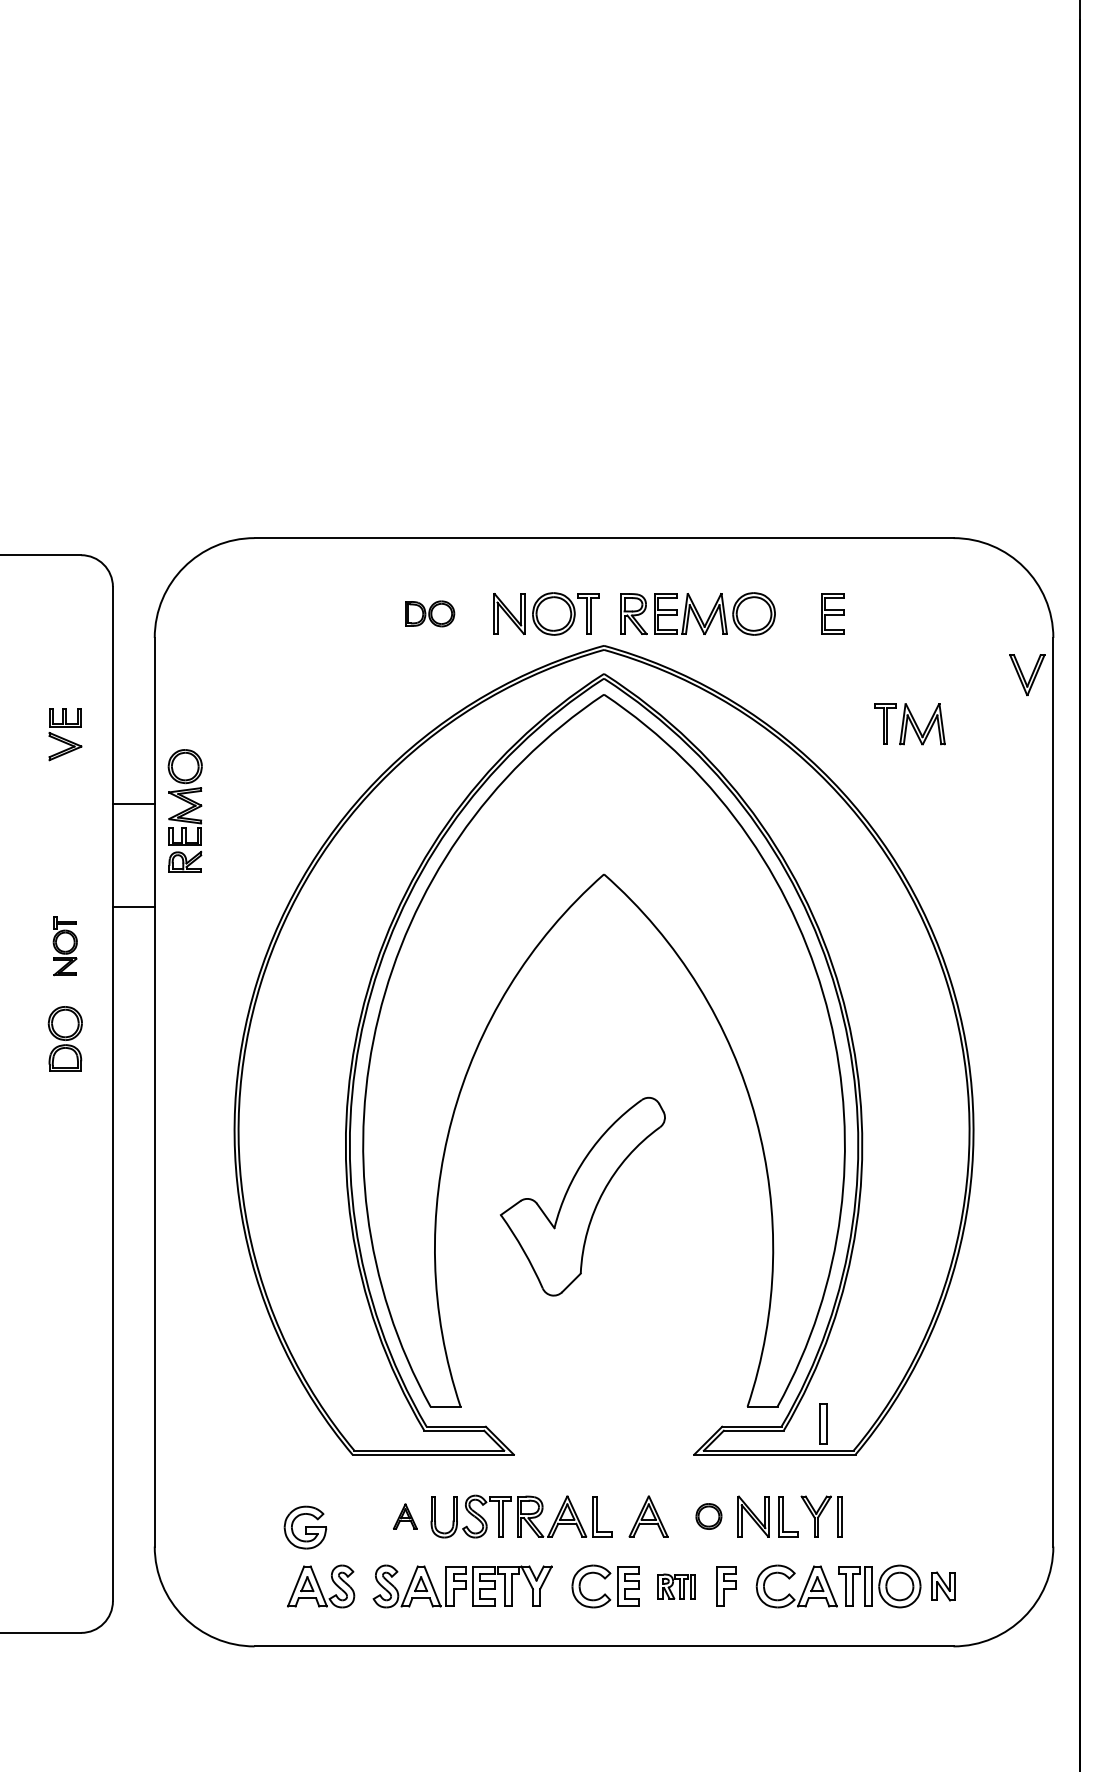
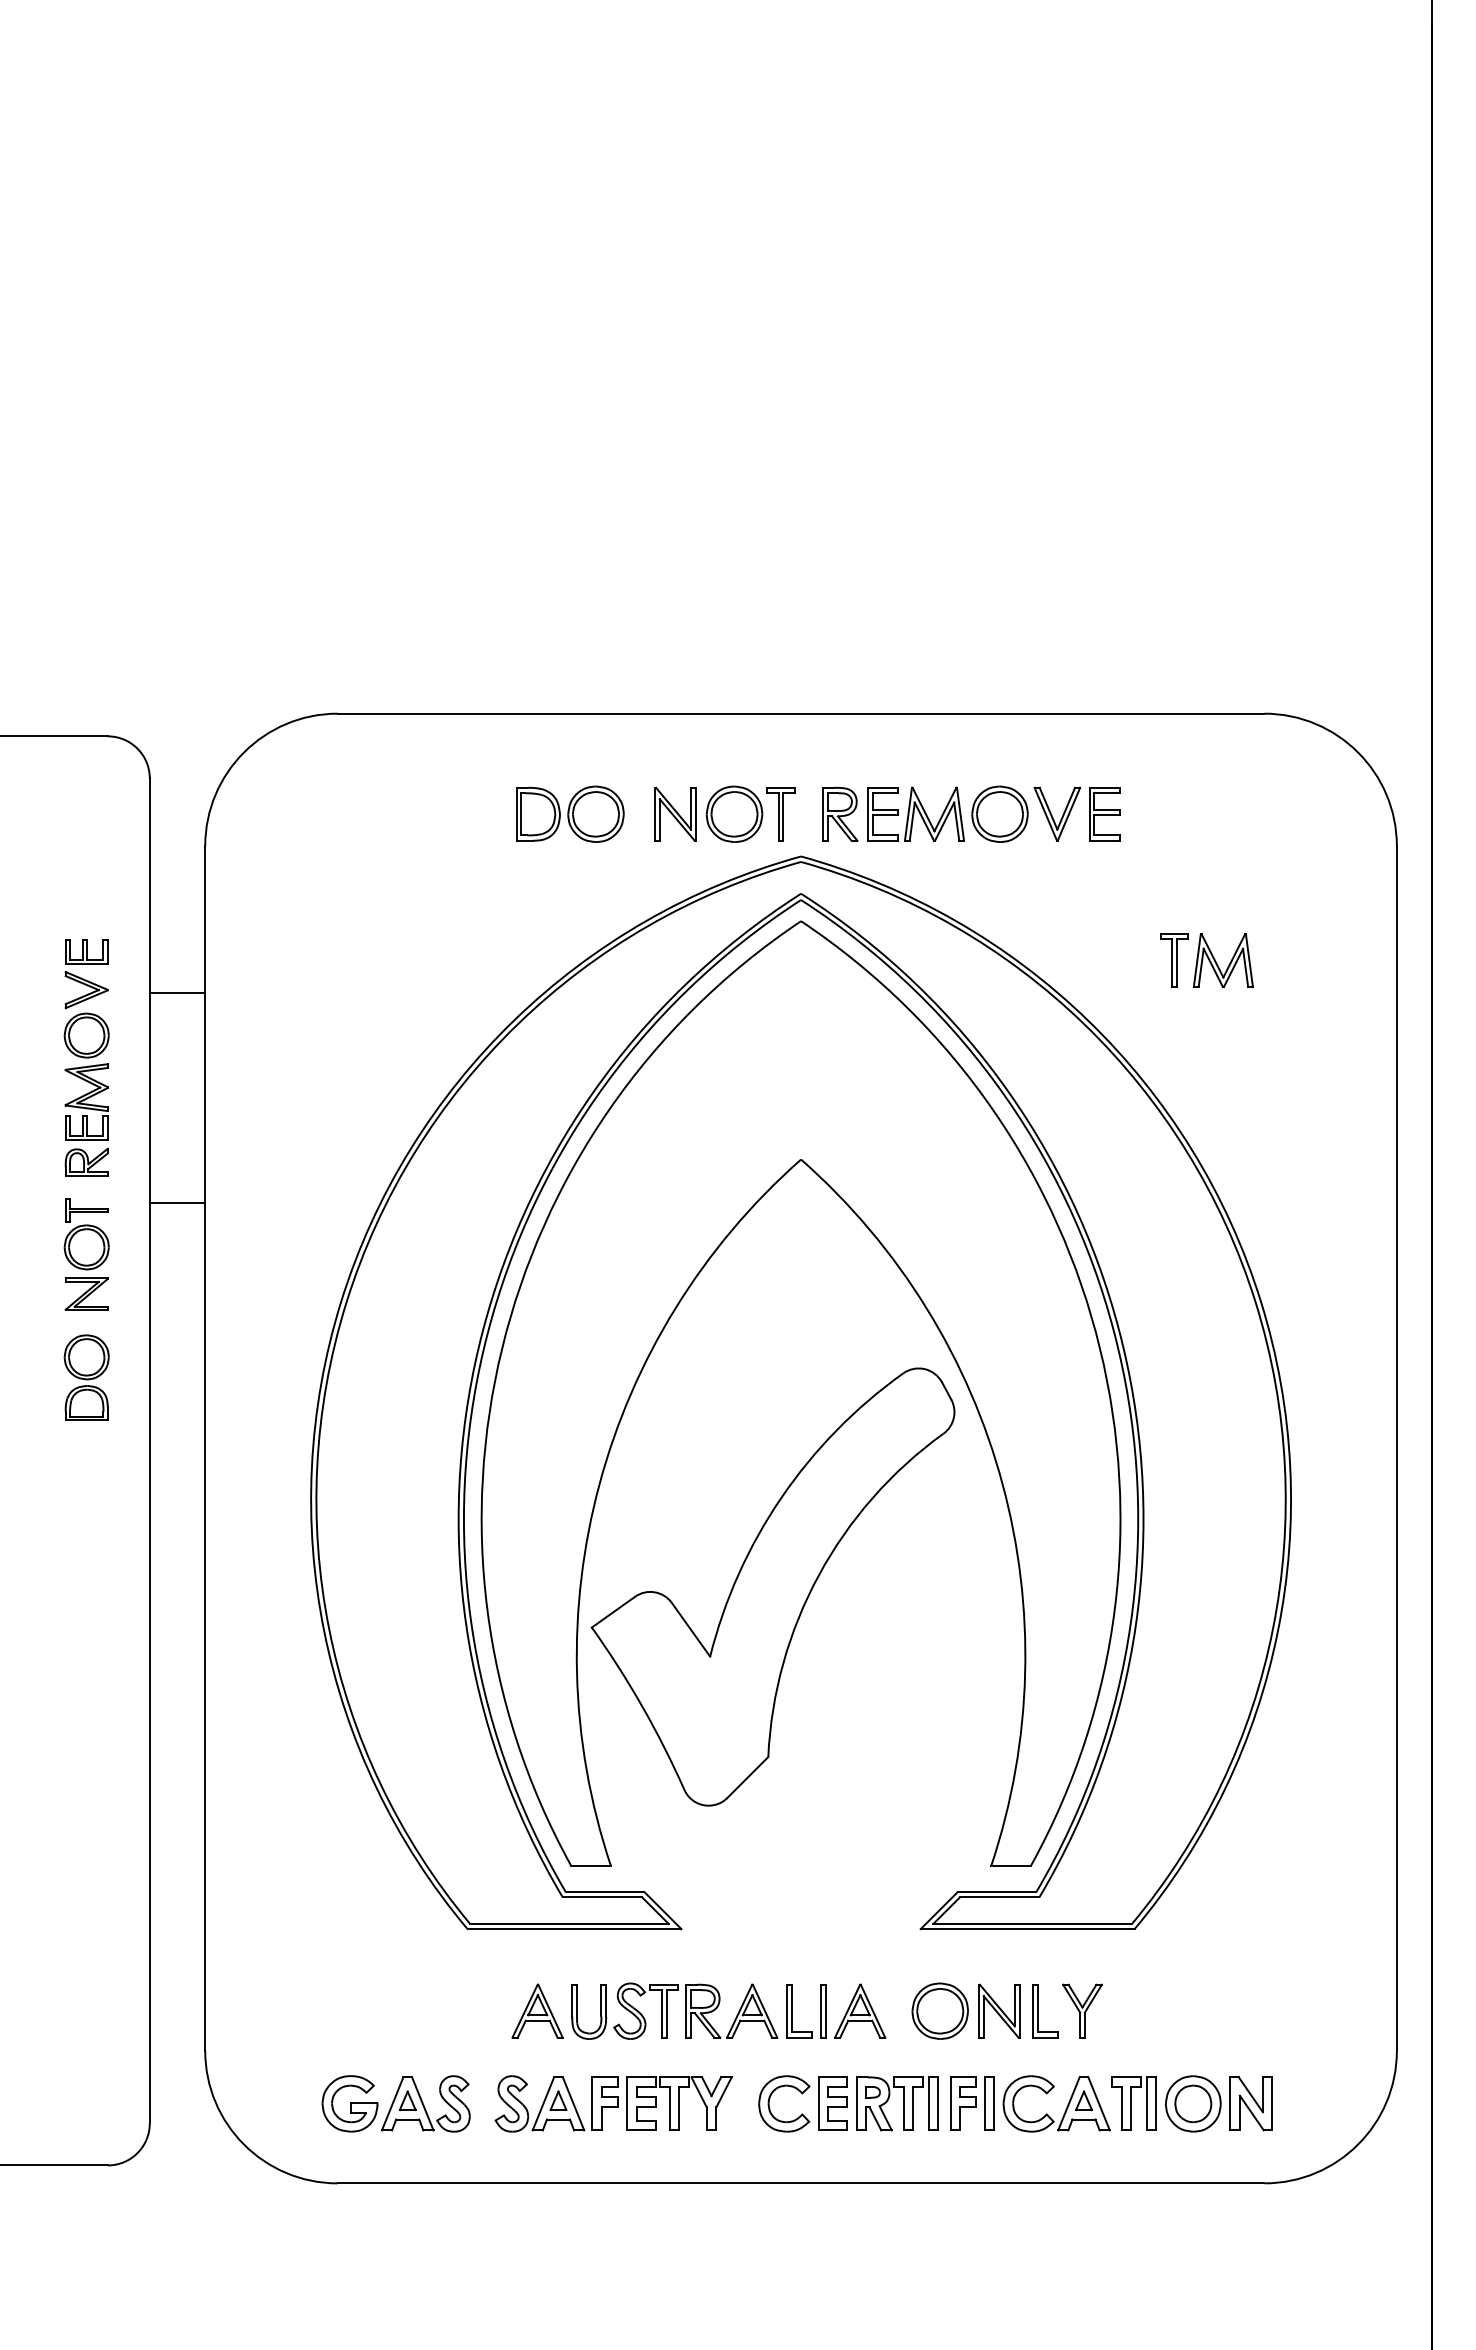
part: (430, 613) -> (570, 813), size x1.67
part: (1027, 674) -> (1057, 813), moved
line: (133, 803) -> (177, 992), moved
part: (185, 810) -> (86, 1094), moved
part: (65, 945) -> (86, 1254), size x1.43
part: (582, 1196) -> (772, 1586), size x1.67
part: (823, 1423) -> (989, 2103), moved
part: (405, 1516) -> (537, 2010), size x1.67
part: (708, 1516) -> (939, 2010), size x1.67
part: (840, 1516) -> (823, 2011), moved
part: (305, 1527) -> (349, 2103), moved
part: (676, 1586) -> (897, 2103), size x1.67
part: (942, 1586) -> (1250, 2103), size x1.43

